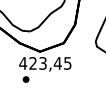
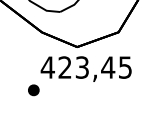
part: (25, 79) -> (32, 90), moved

